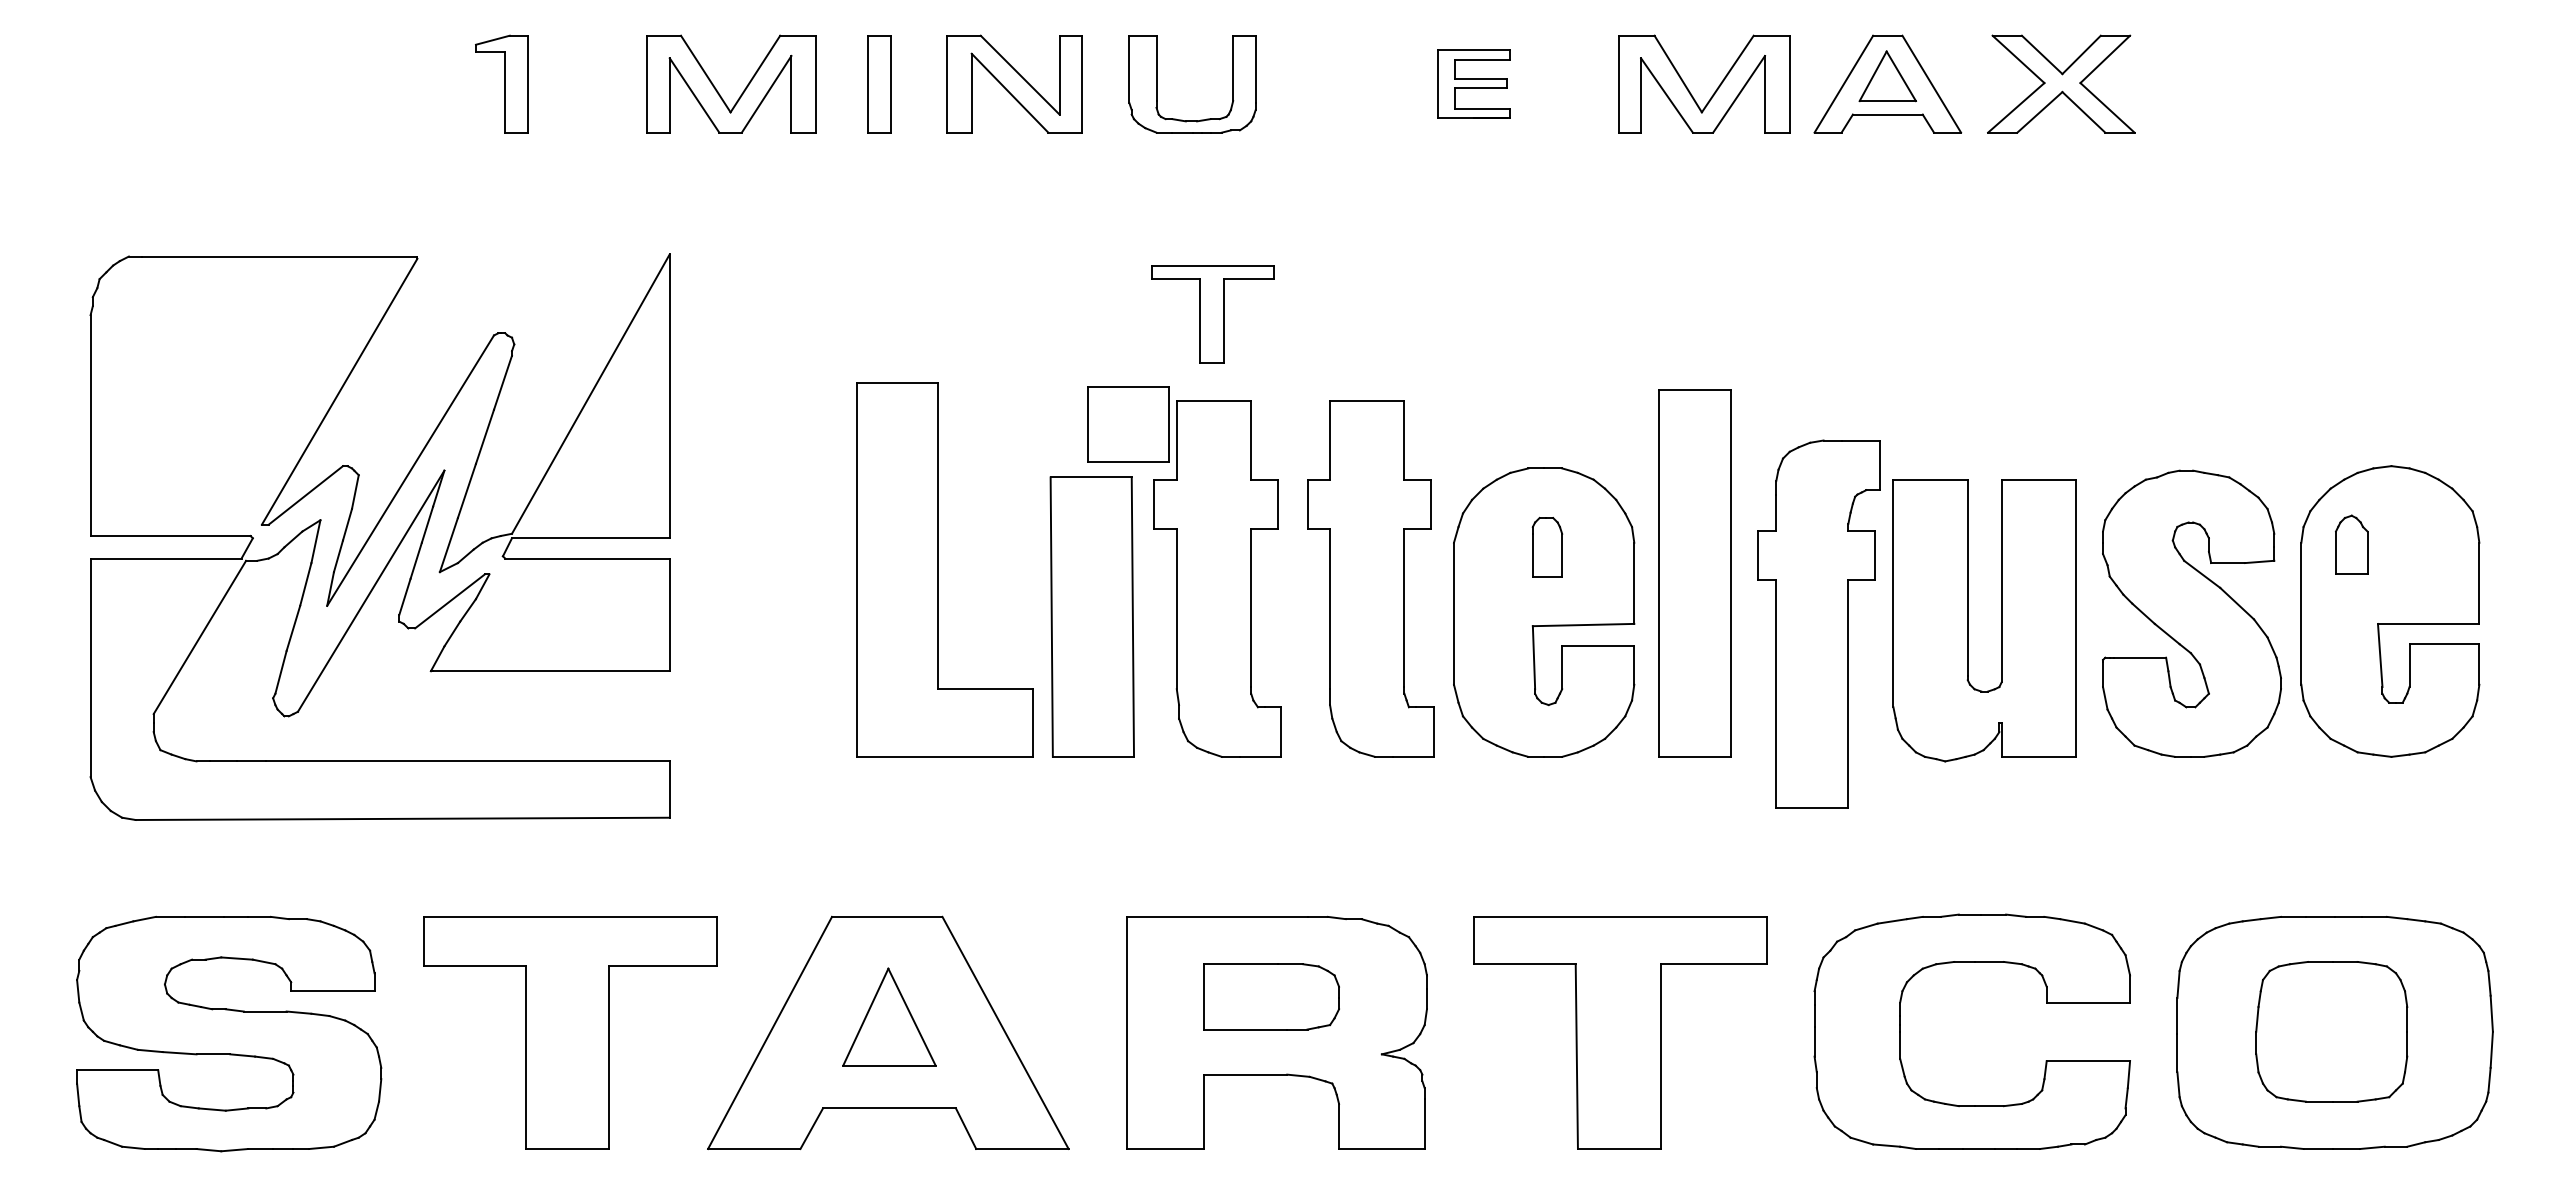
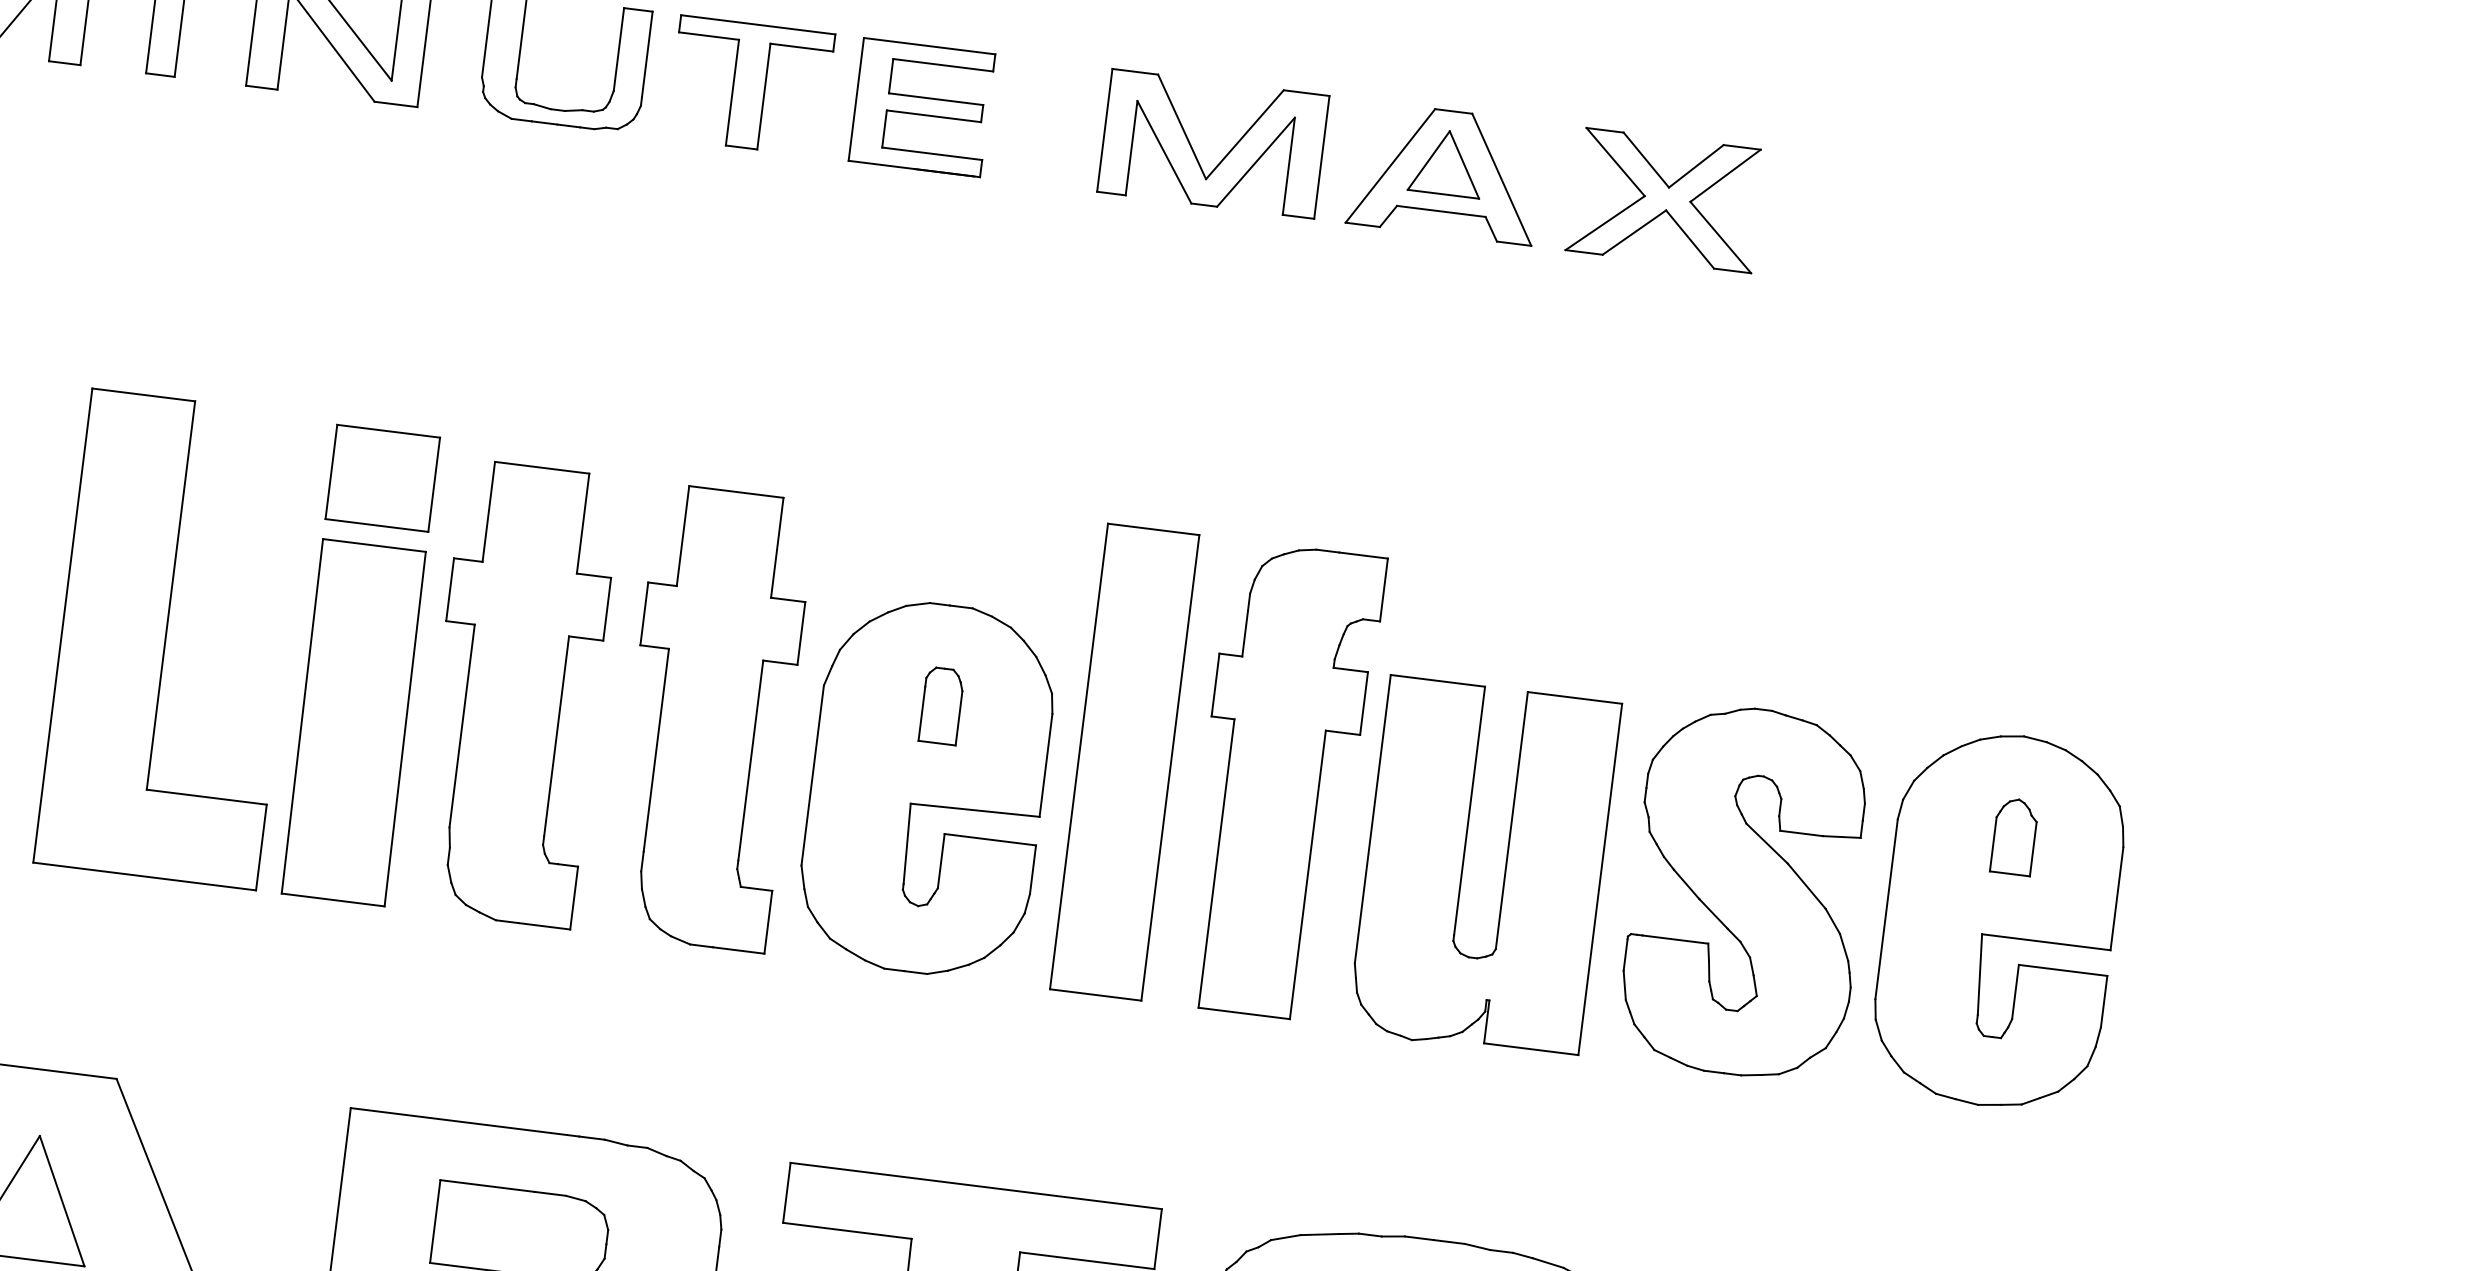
part: (1473, 84) -> (920, 107), size x1.43
part: (1212, 314) -> (749, 86), moved
part: (1128, 424) -> (383, 478), moved
part: (2351, 544) -> (2014, 836), moved
part: (1818, 623) -> (1281, 780), moved

